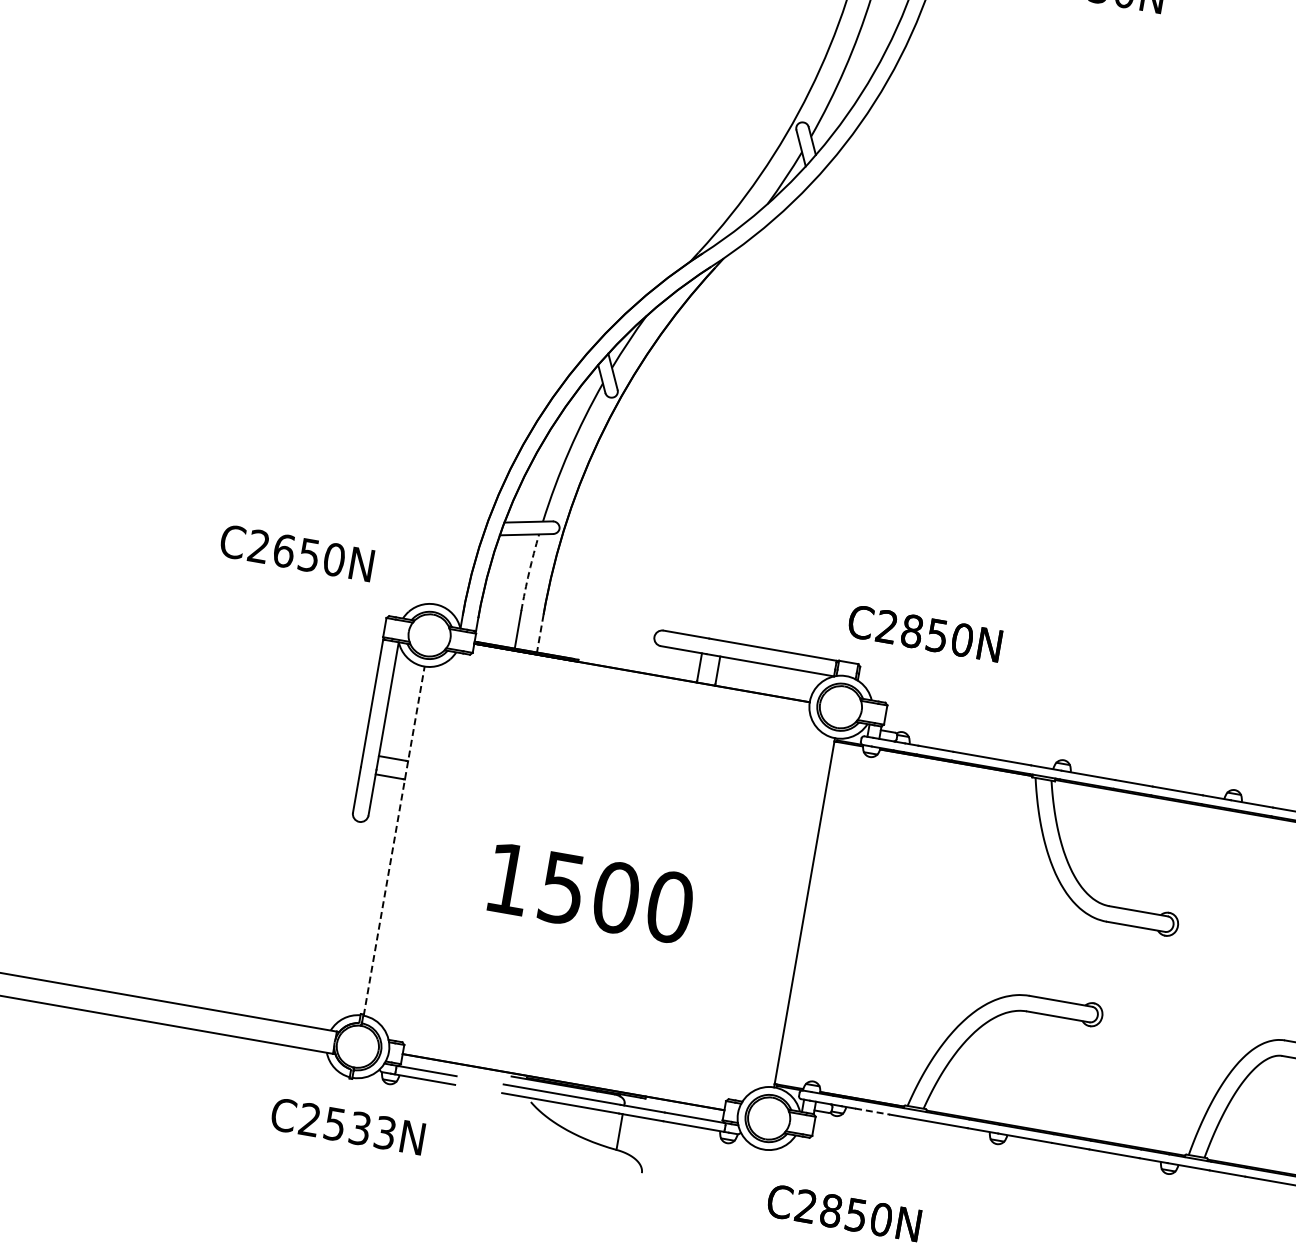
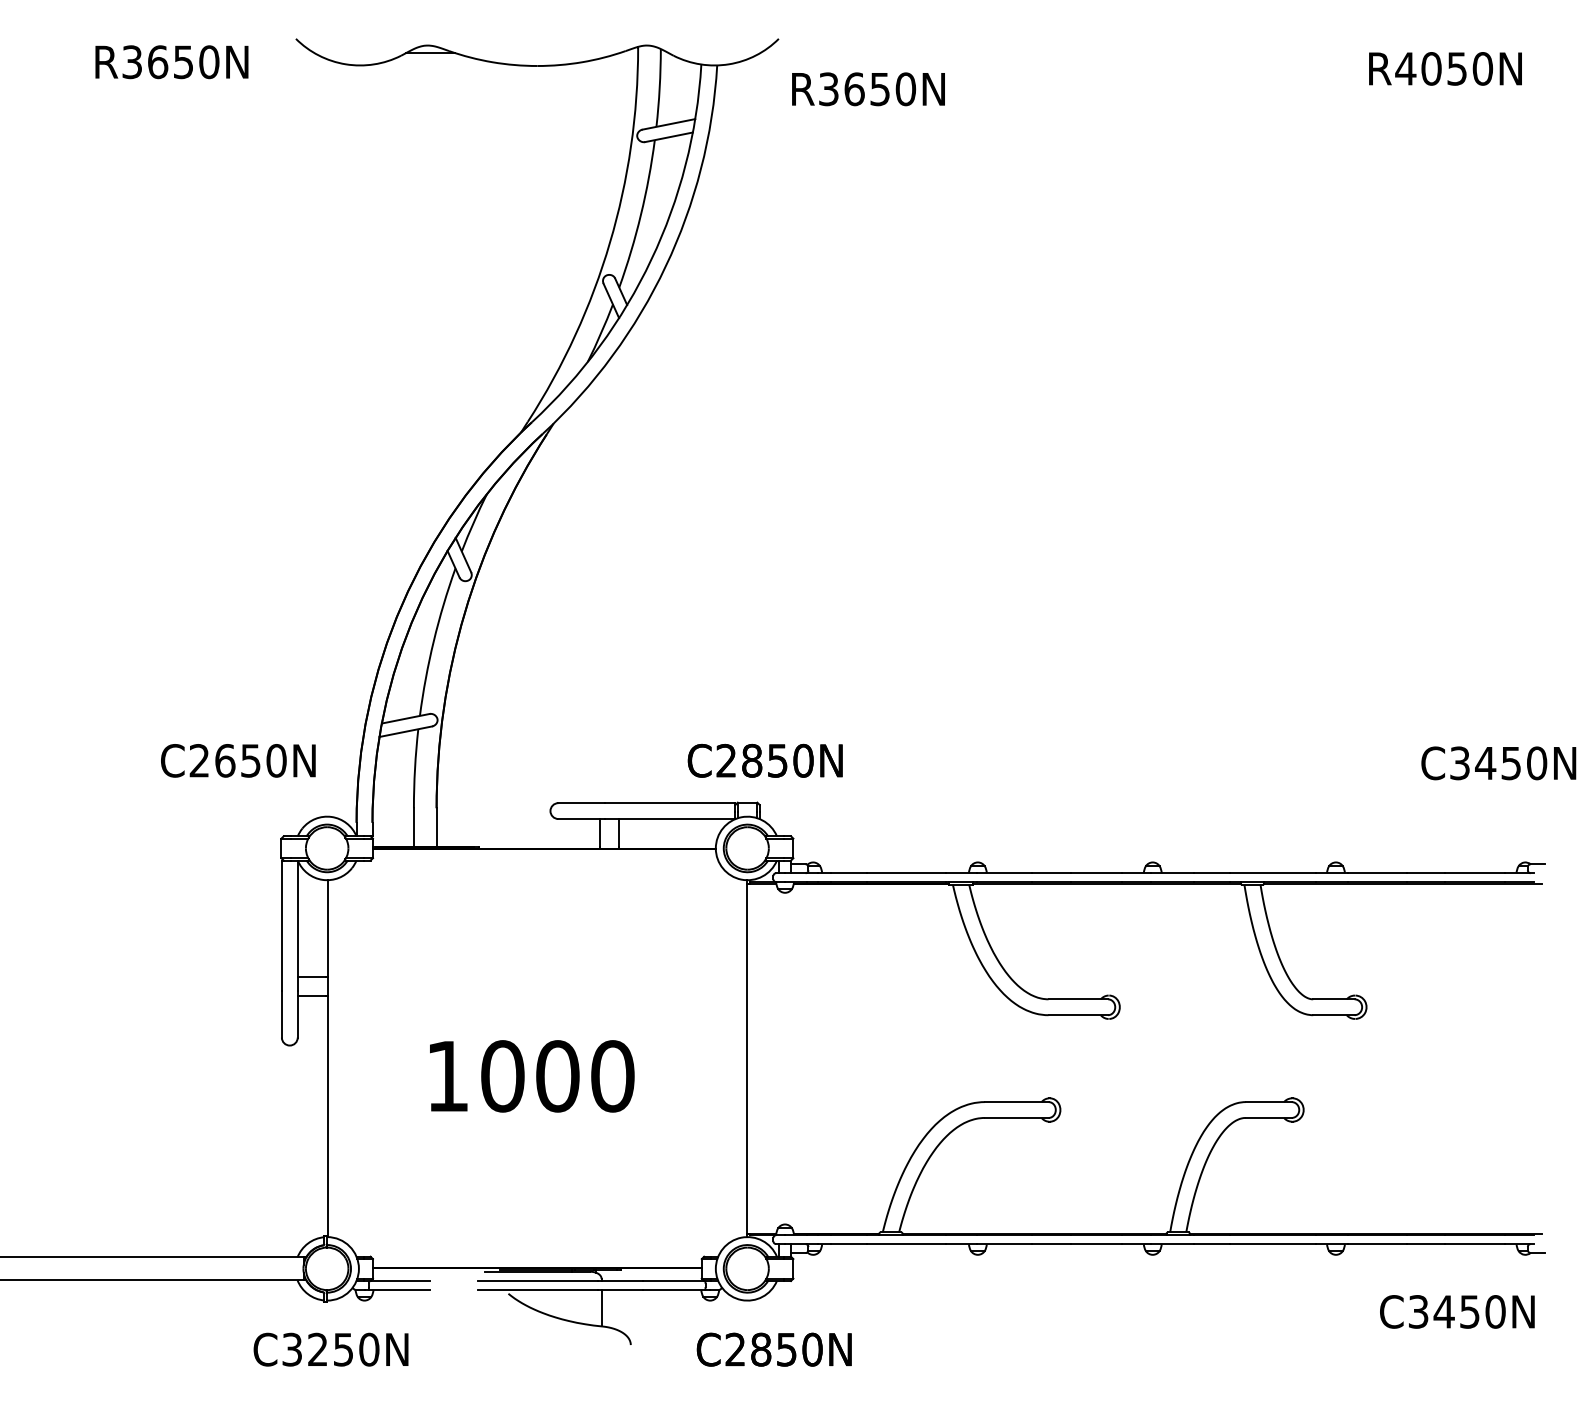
text: (297, 552) -> (238, 760), moved
arc: (529, 572) -> (415, 768), dashed -> solid
text: (924, 633) -> (764, 760), moved
line: (539, 634) -> (436, 828), dashed -> solid
line: (394, 841) -> (327, 1058), dashed -> solid
text: (562, 888) -> (502, 1076), 1500 -> 1000
line: (872, 1112) -> (849, 1244), dashed -> solid
text: (347, 1126) -> (330, 1349), C2533N -> C3250N
text: (843, 1212) -> (773, 1349), moved

